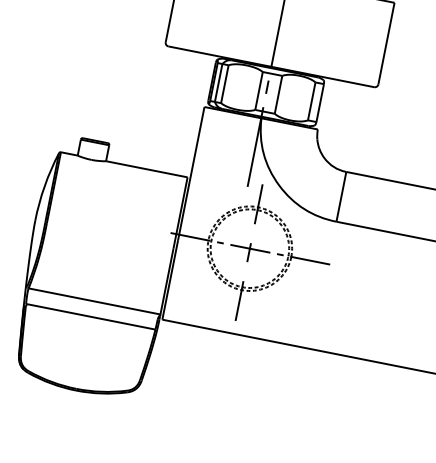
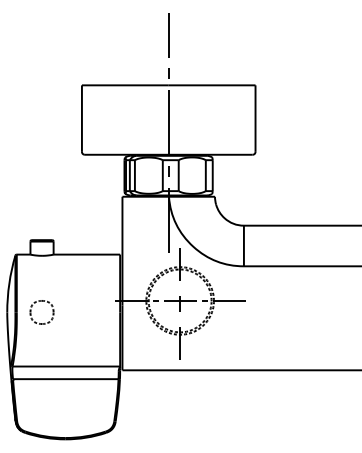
part: (64, 226) -> (31, 312), added

